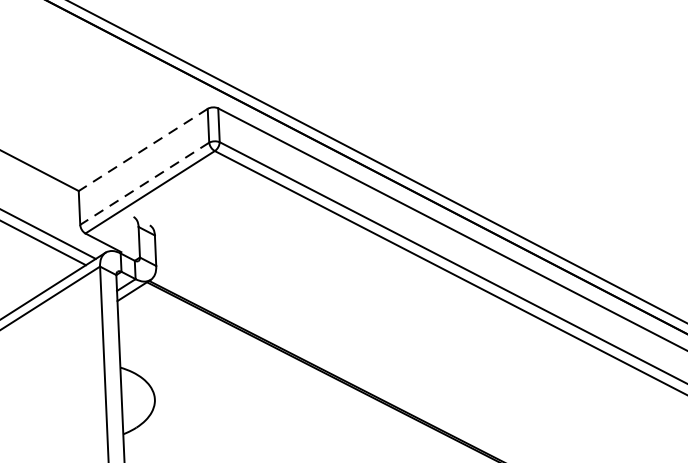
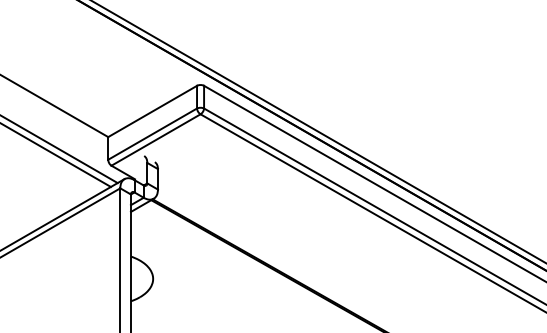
line: (143, 150) -> (152, 111), dashed -> solid
line: (144, 184) -> (152, 134), dashed -> solid

